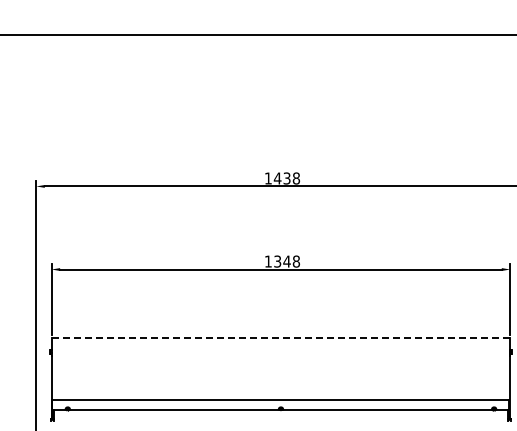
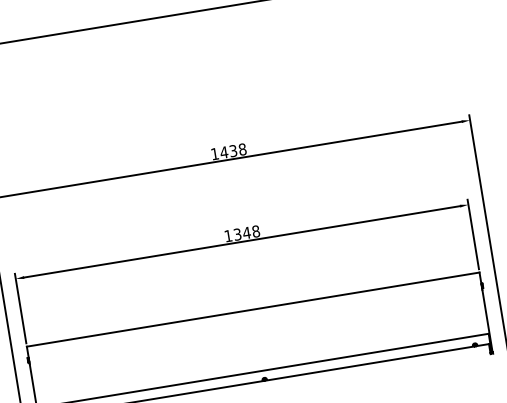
line: (281, 338) -> (253, 309), dashed -> solid

